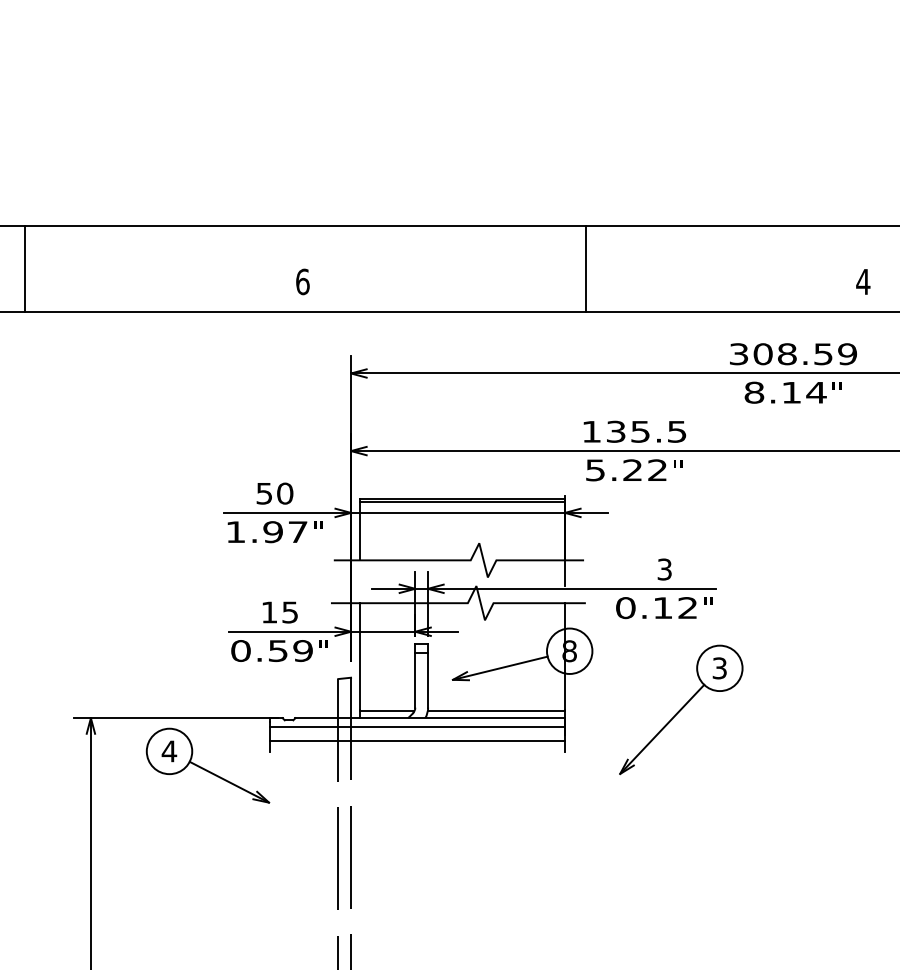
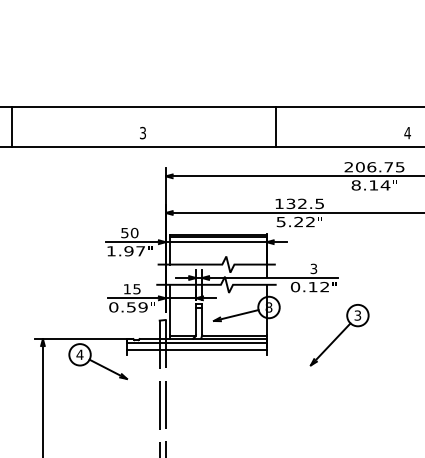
text: (301, 280) -> (142, 132), 6 -> 3
text: (793, 354) -> (374, 167), 308.59 -> 206.75
text: (640, 430) -> (302, 203), 135.5 -> 132.5
part: (680, 710) -> (339, 335), moved

